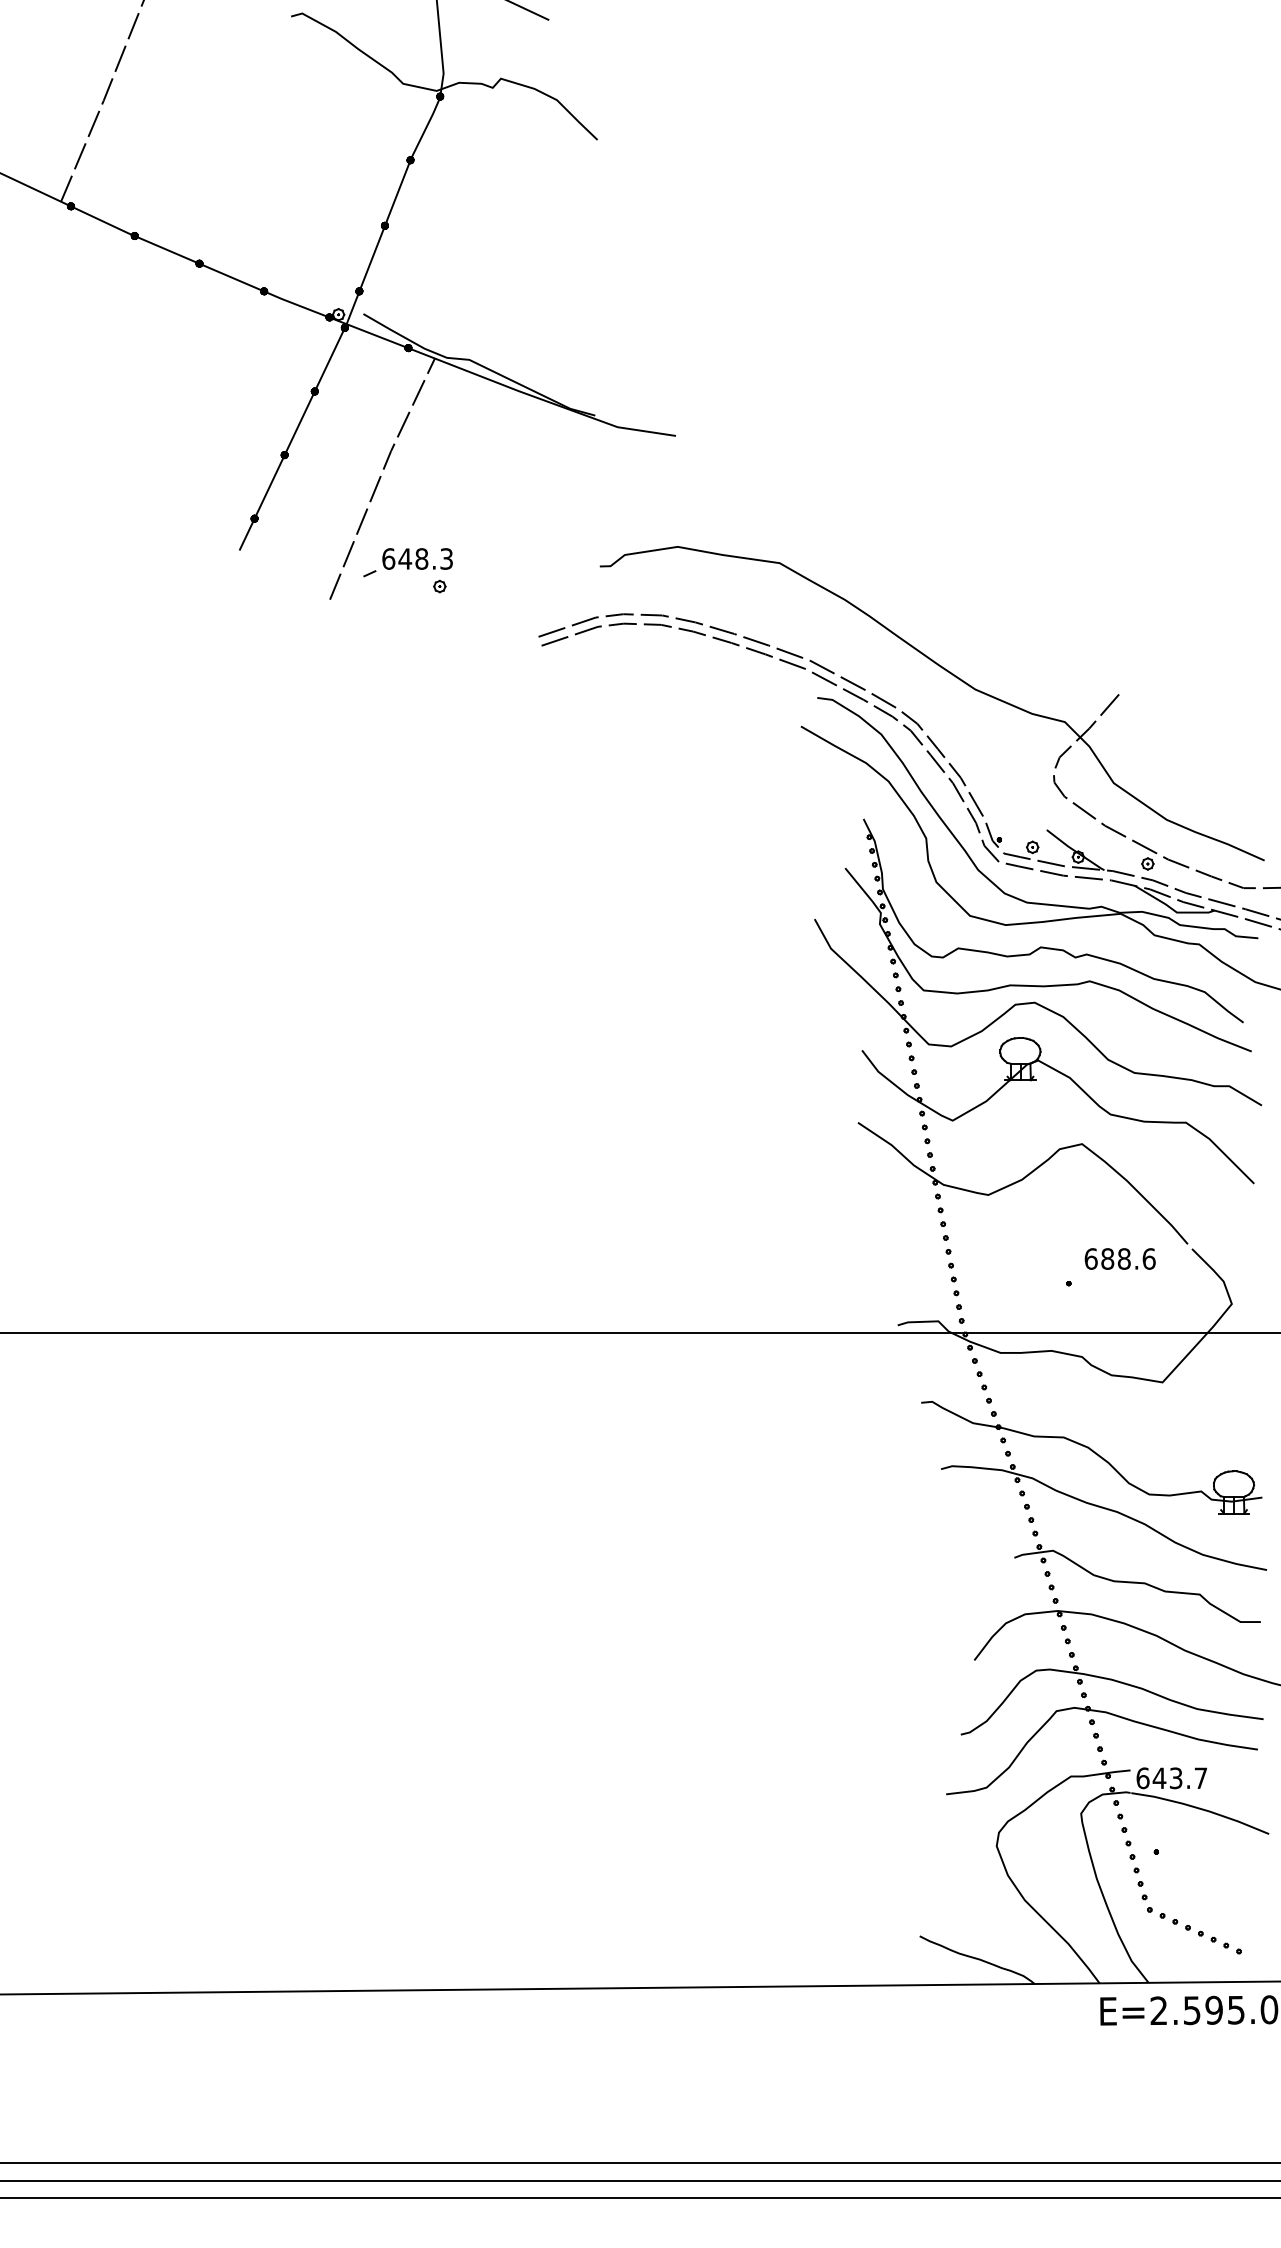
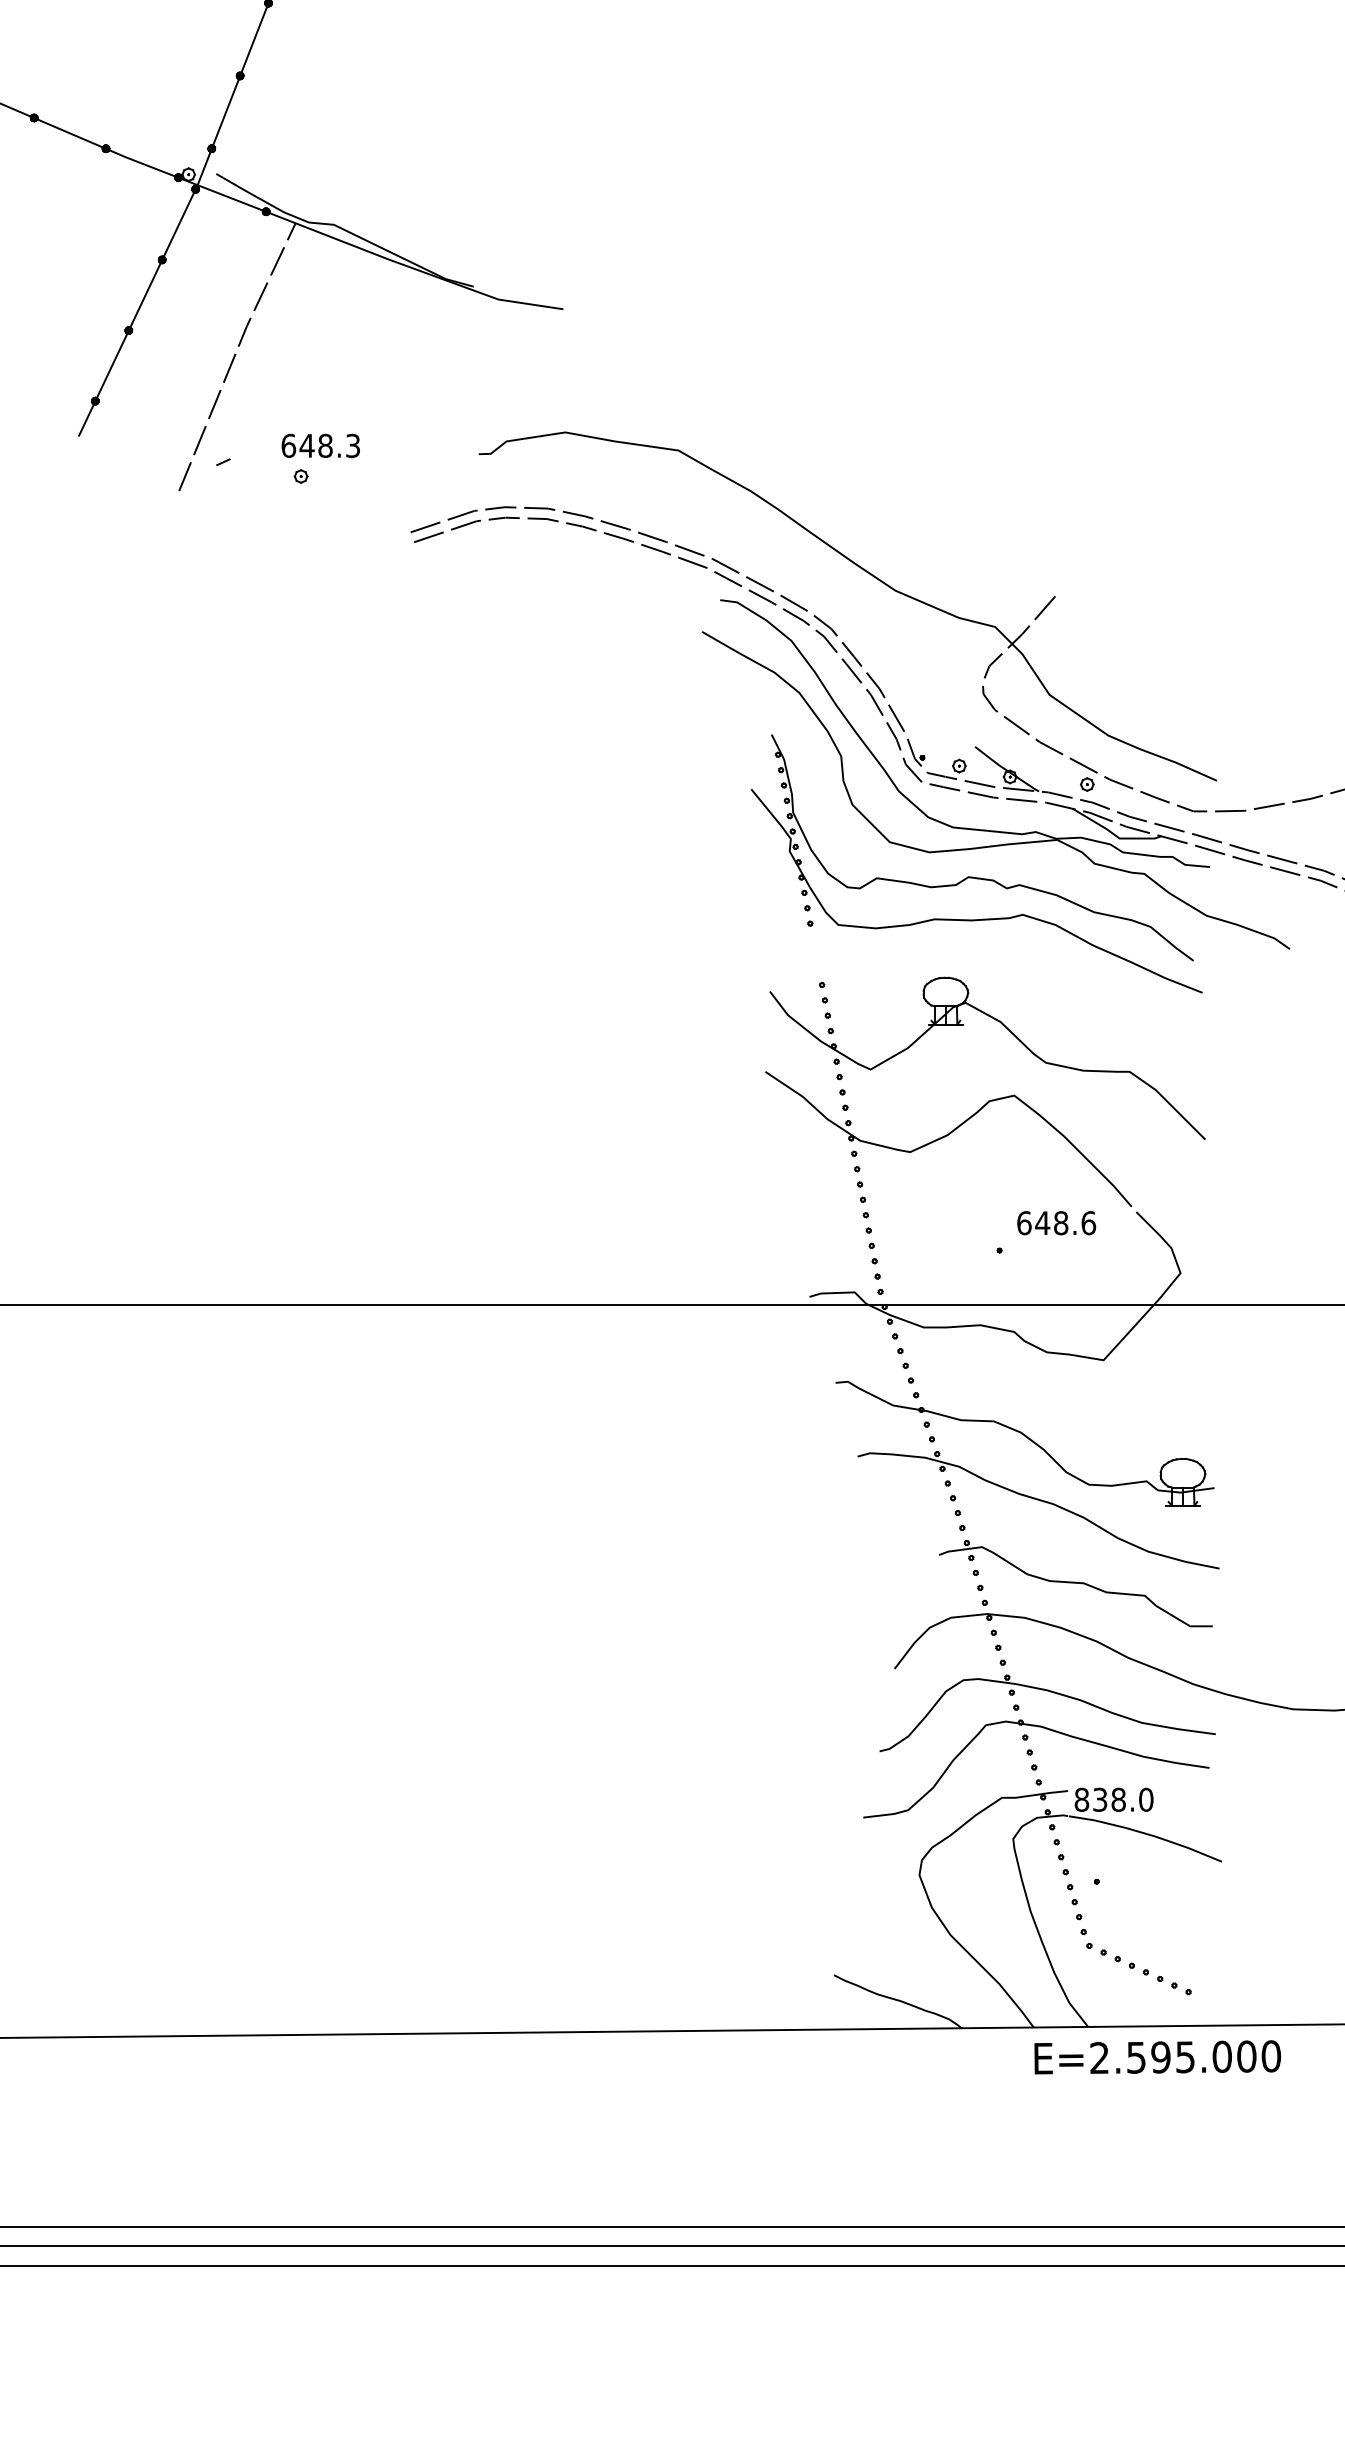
text: (417, 558) -> (320, 445), moved
part: (1038, 1012) -> (965, 949), removed
text: (1107, 1258) -> (1042, 1222), 688.6 -> 648.6
text: (1171, 1778) -> (1113, 1800), 643.7 -> 838.0

